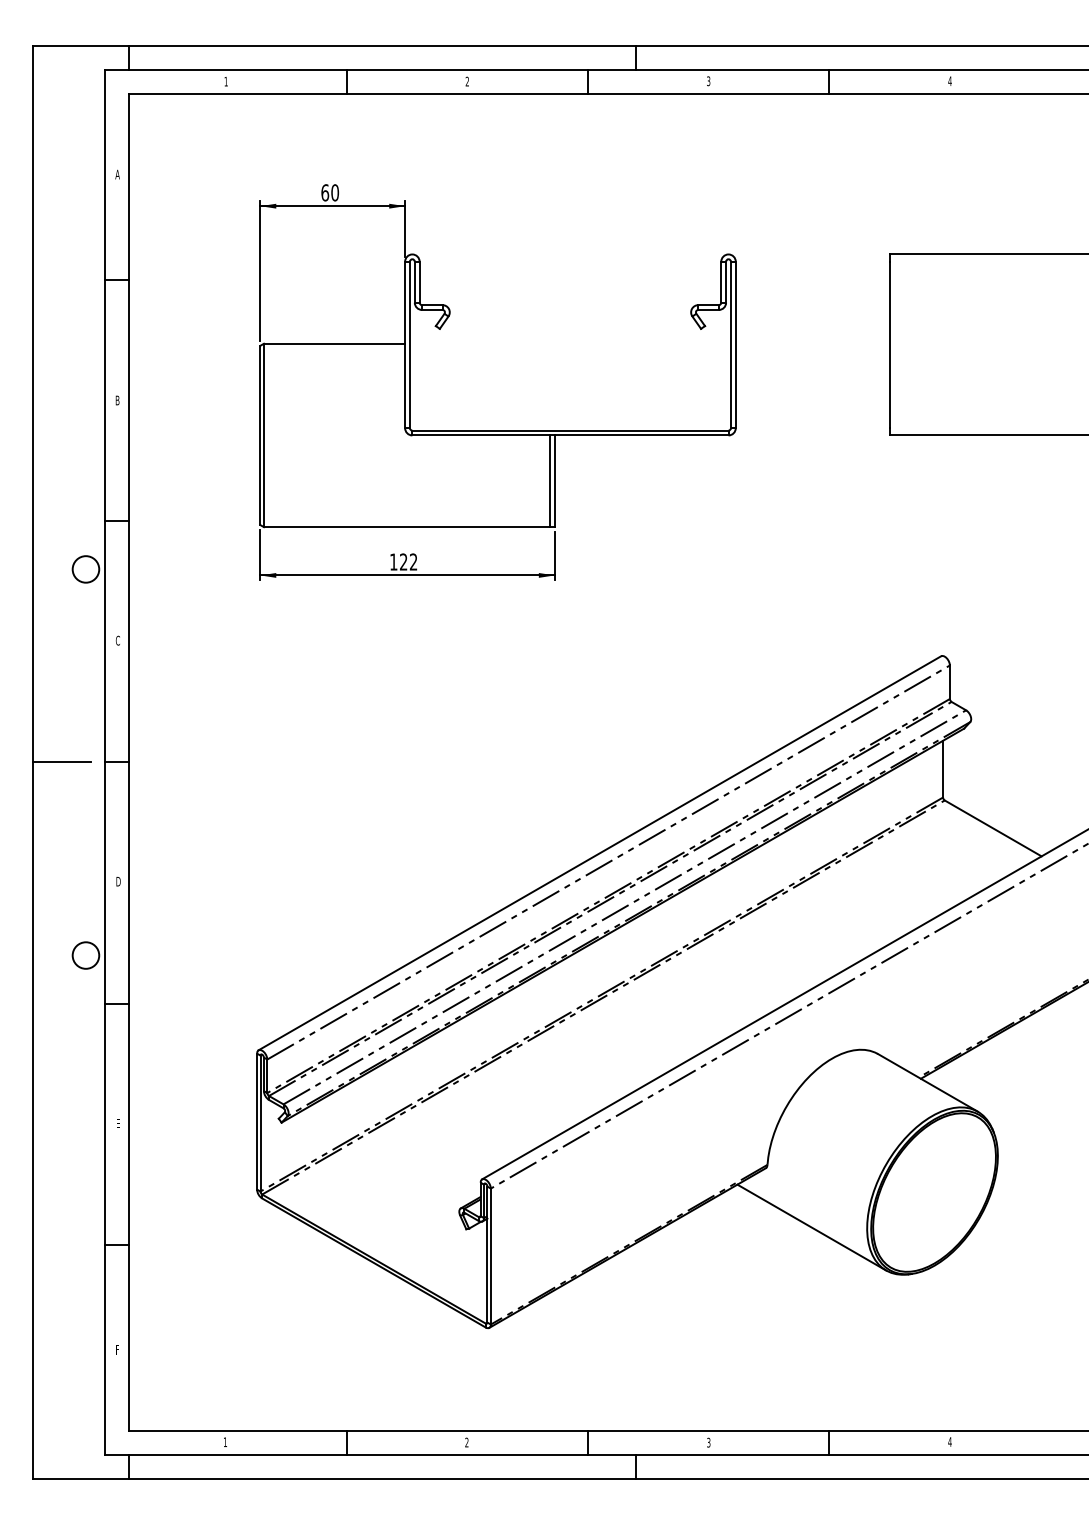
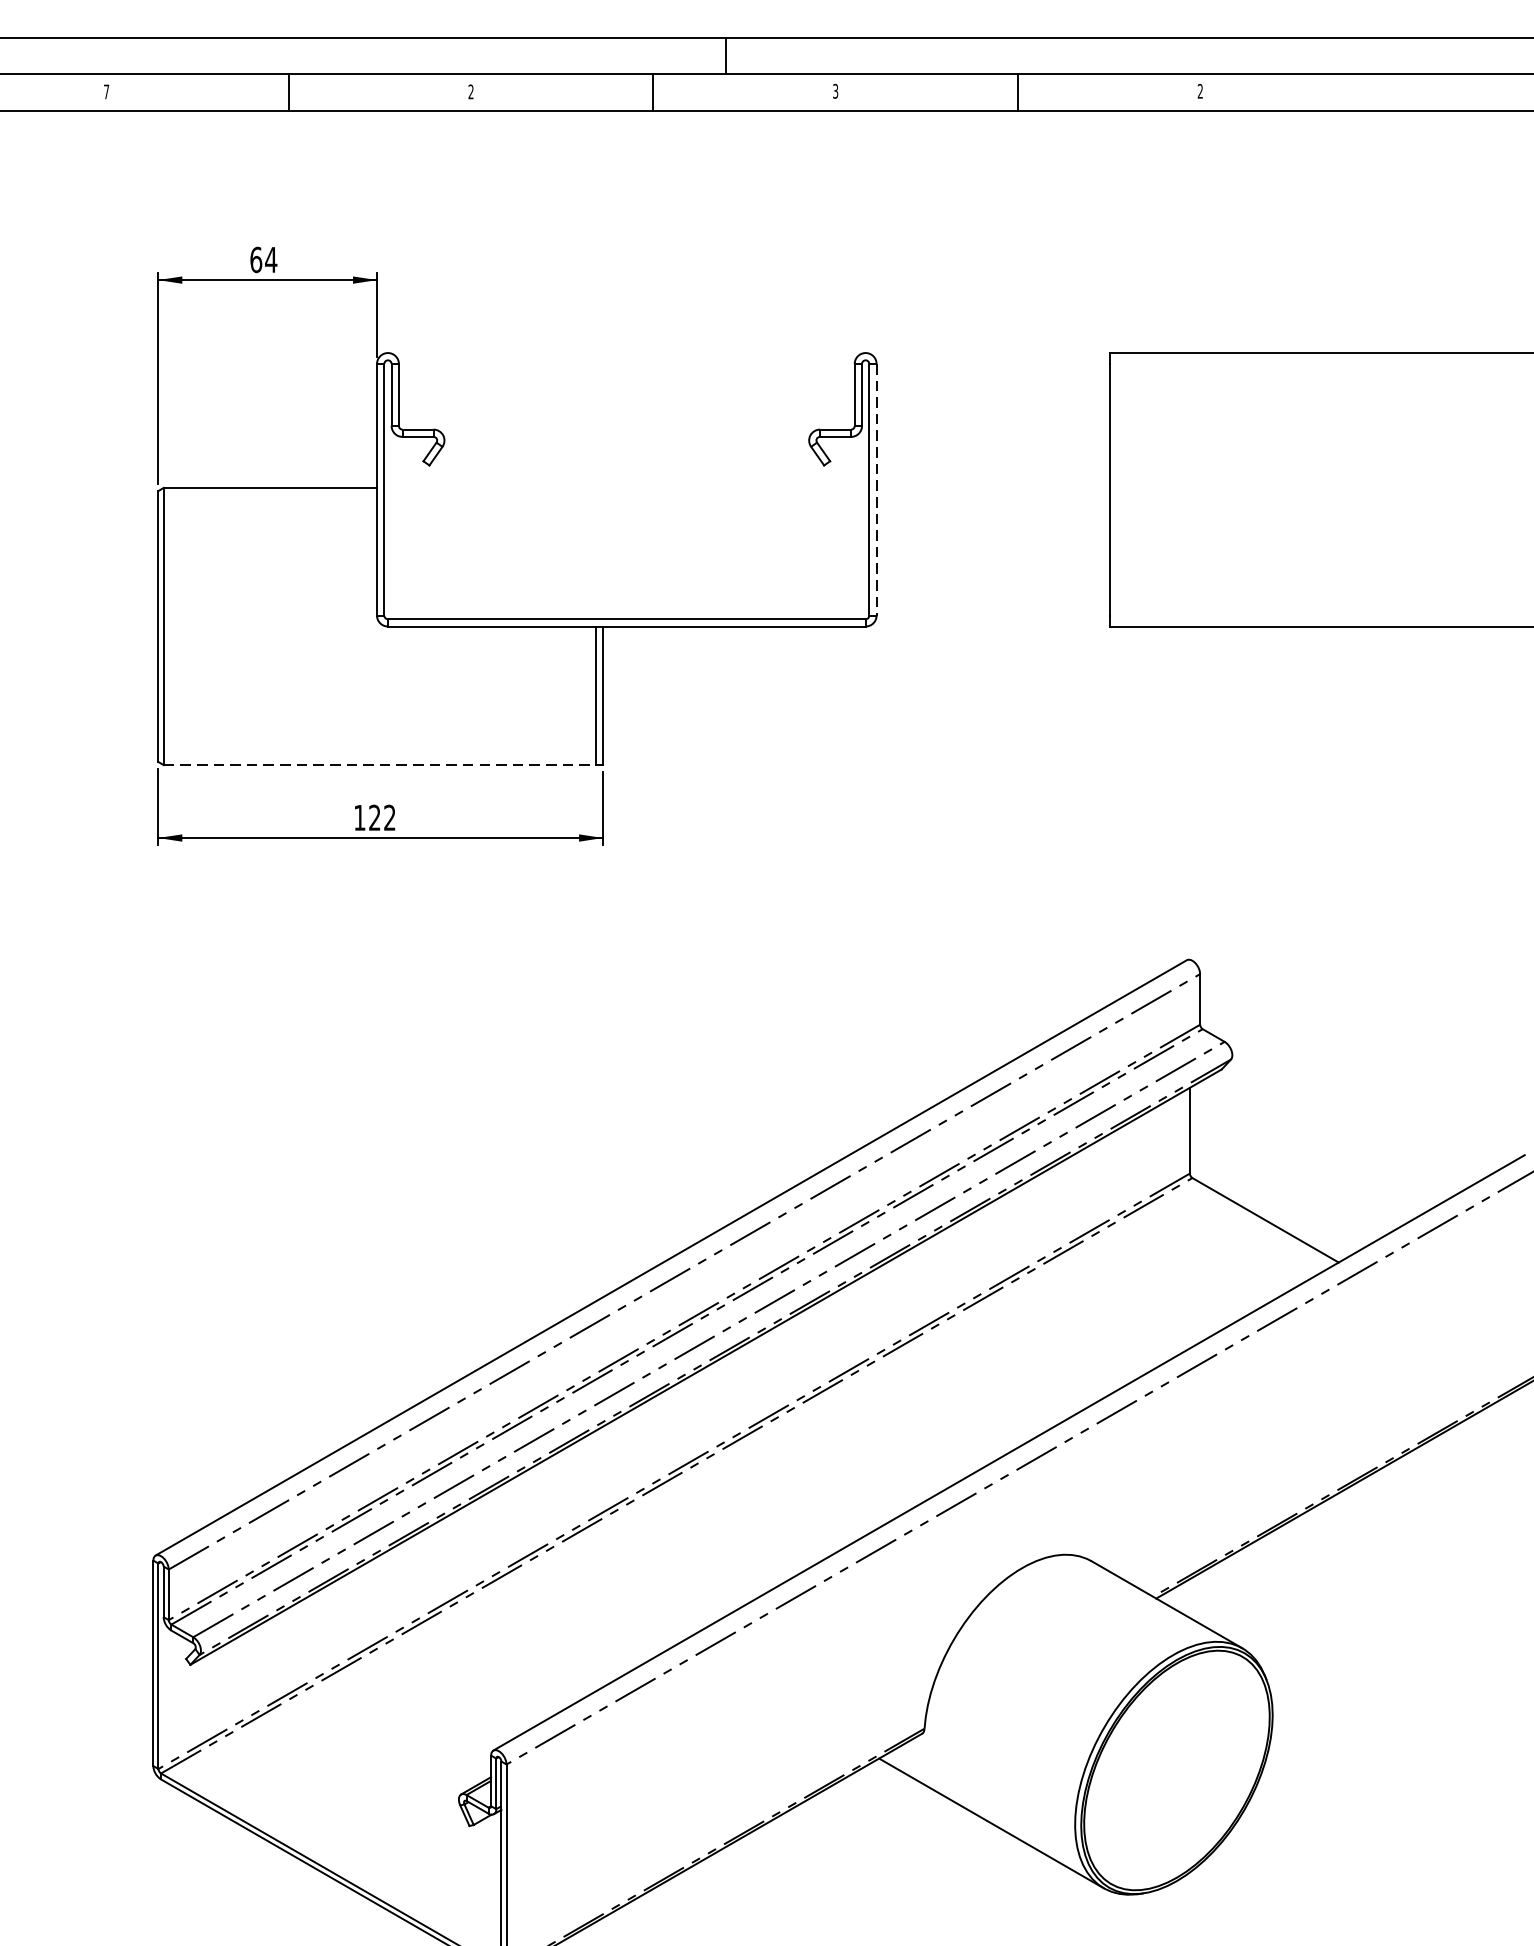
text: (225, 81) -> (105, 91), 1 -> 7
text: (949, 81) -> (1199, 91), 4 -> 2
text: (335, 192) -> (271, 259), 60 -> 64
line: (735, 345) -> (876, 490), solid -> dashed
line: (406, 527) -> (379, 765), solid -> dashed

